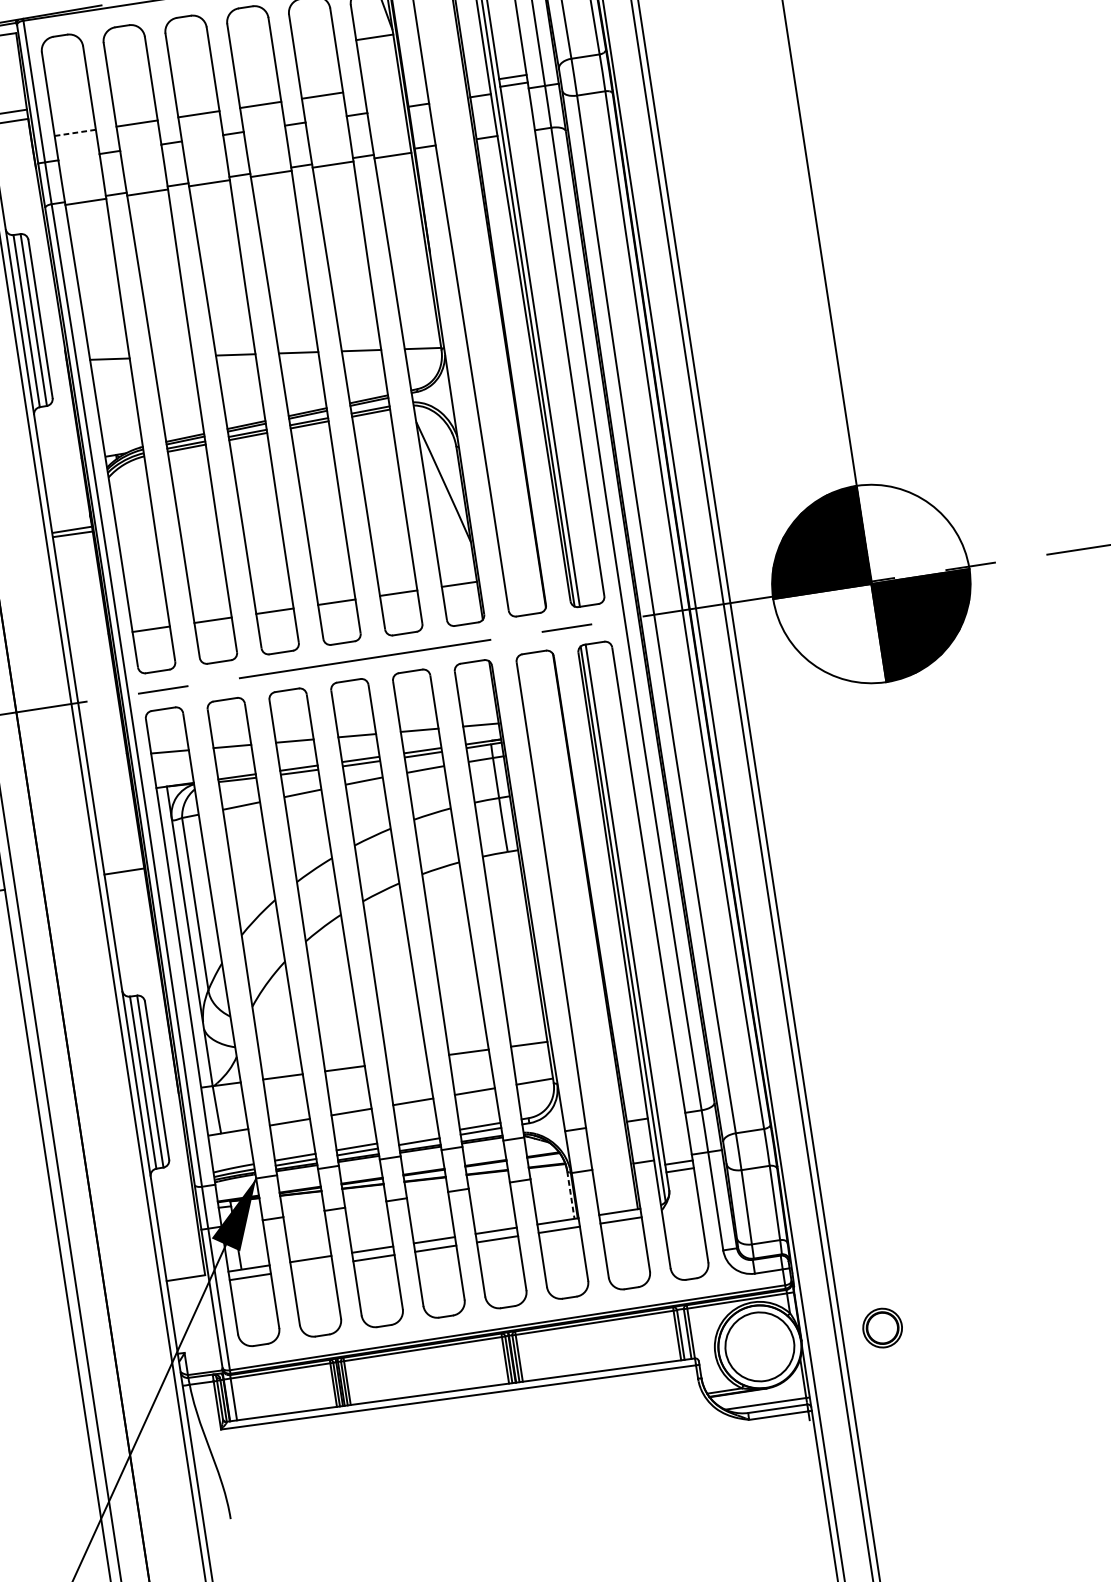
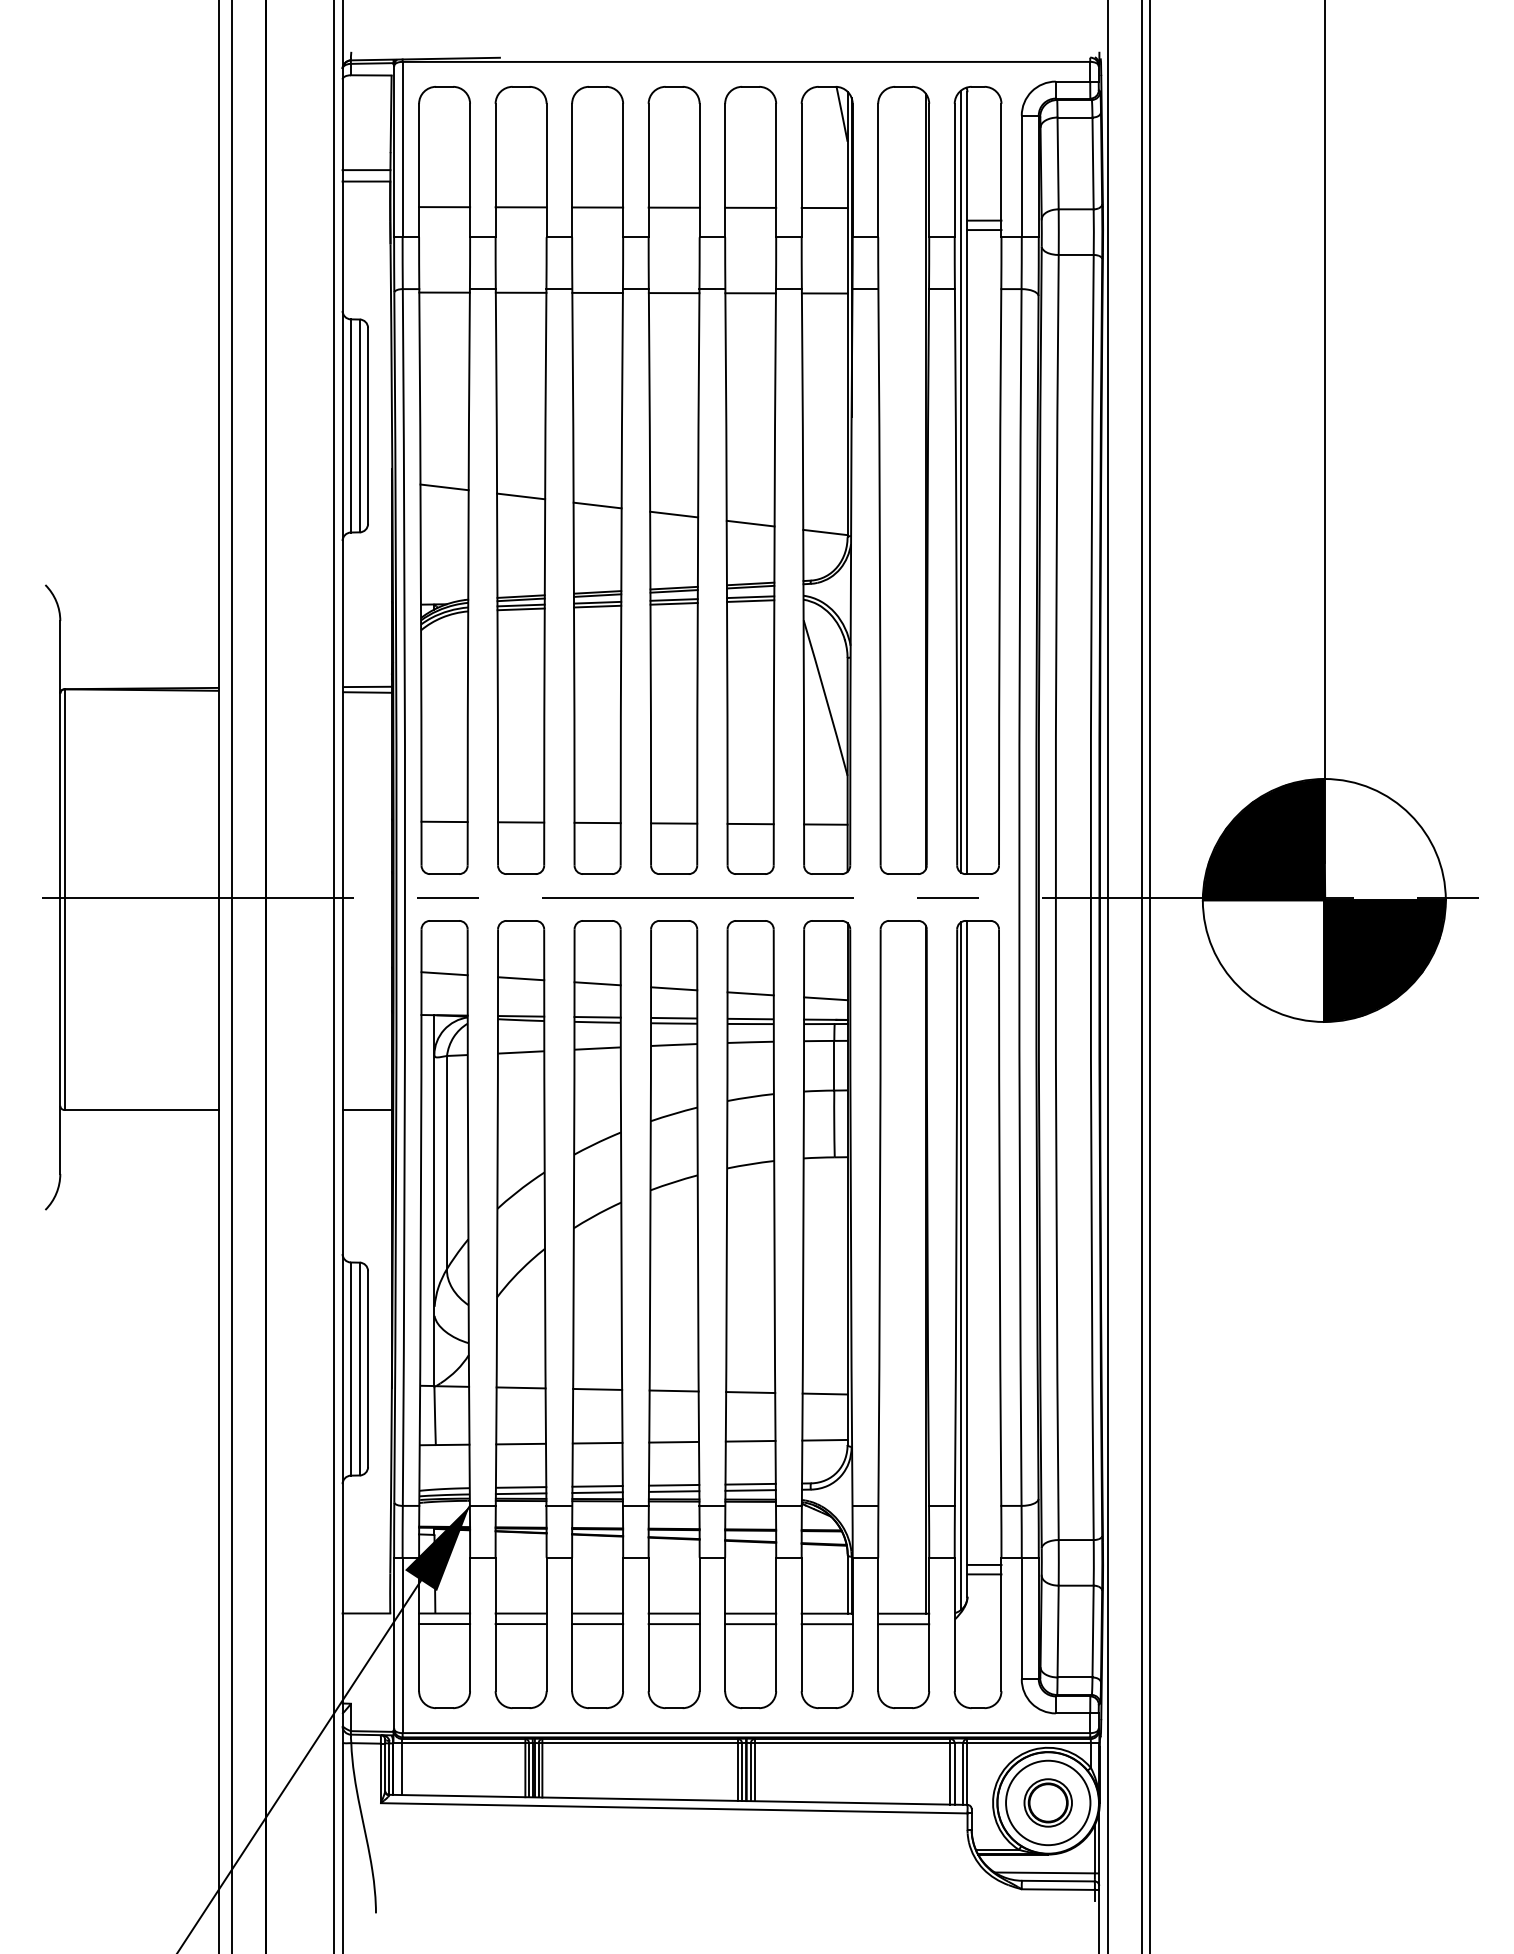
line: (374, 36) -> (824, 207), moved
line: (75, 133) -> (444, 207), dashed -> solid
line: (173, 357) -> (521, 496), added
line: (406, 1060) -> (673, 1390), added
line: (418, 1135) -> (674, 1484), added
line: (570, 1195) -> (847, 1584), dashed -> solid
line: (311, 1268) -> (520, 1624), added
part: (882, 1327) -> (1047, 1802), moved

